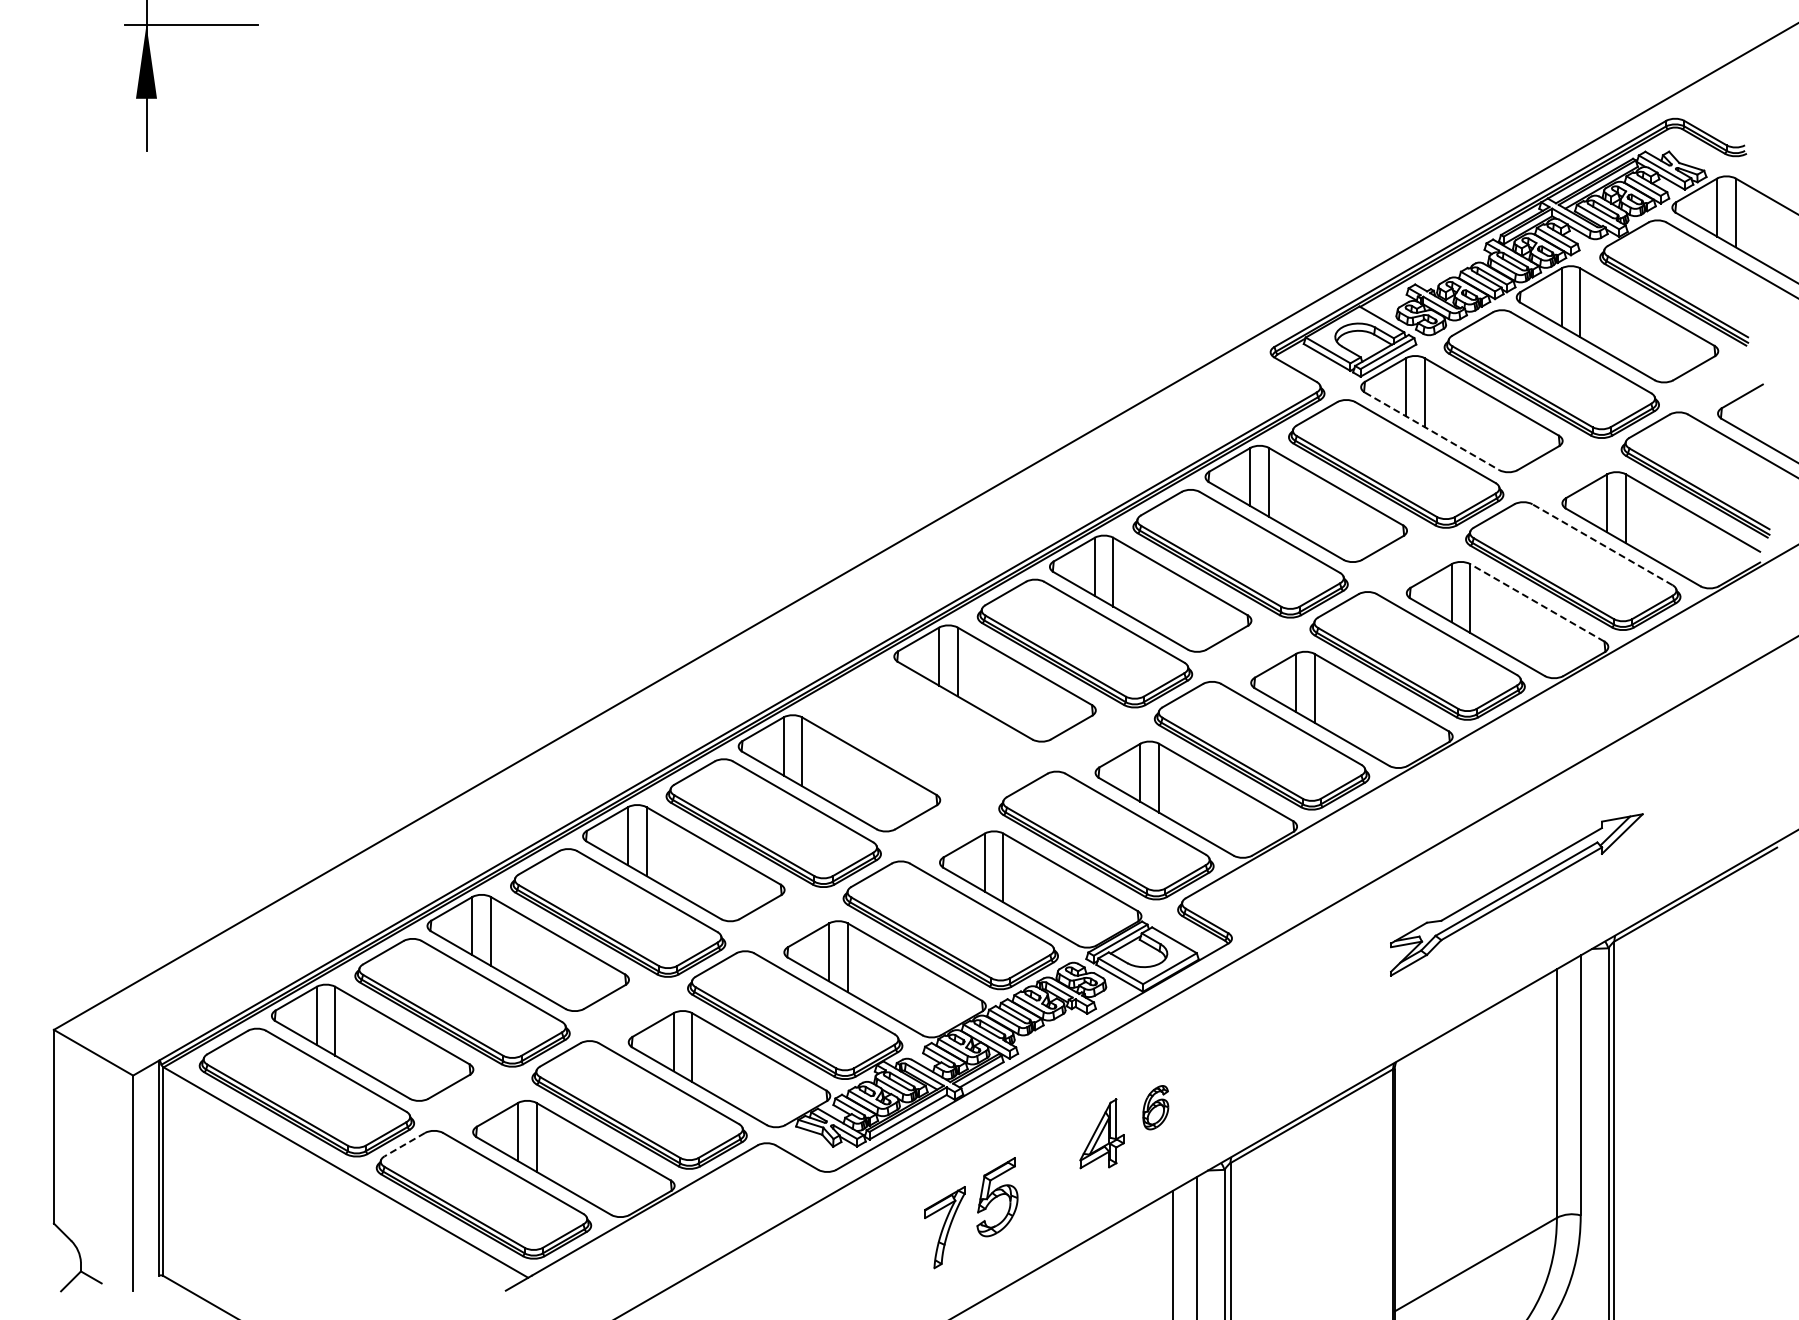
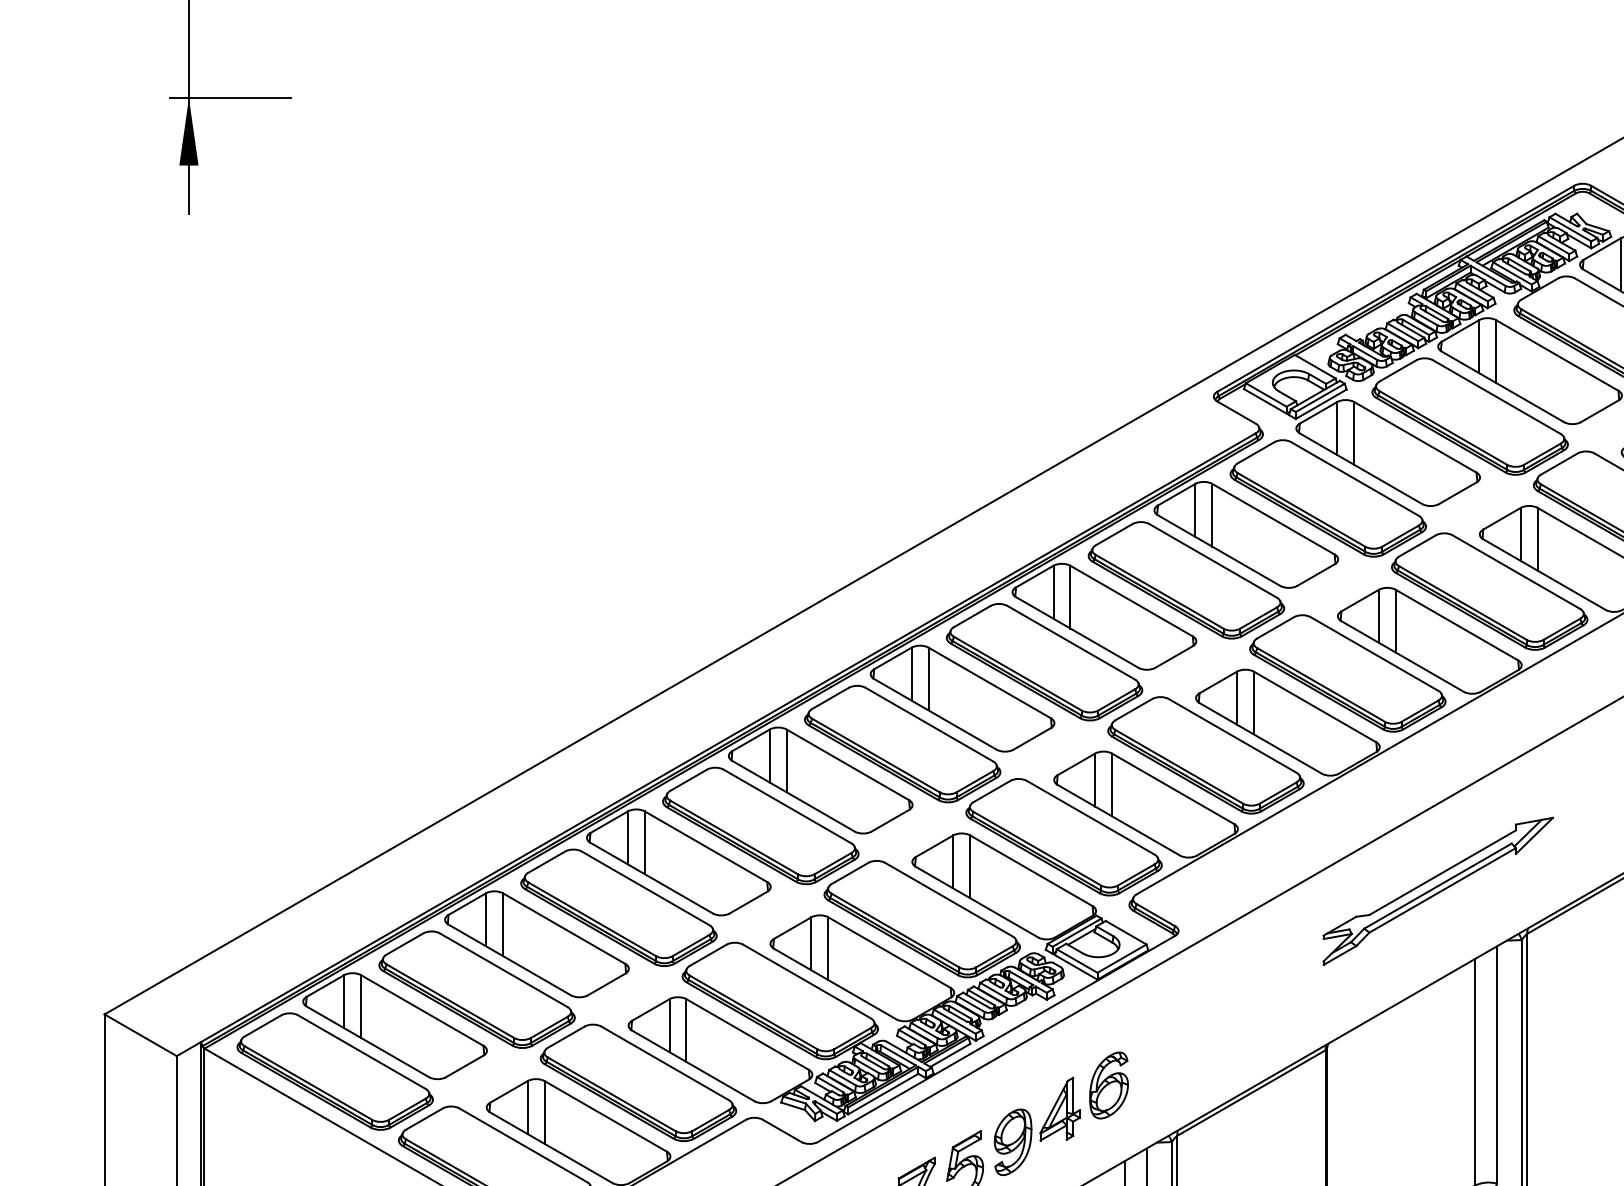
line: (1432, 431) -> (1361, 468), dashed -> solid
line: (1602, 544) -> (1516, 571), dashed -> solid
line: (1536, 602) -> (1456, 624), dashed -> solid
part: (929, 733) -> (902, 744), added
part: (1155, 1107) -> (1108, 1085), size x1.67
line: (404, 1144) -> (424, 1118), dashed -> solid
part: (1050, 1170) -> (1013, 1142), added

